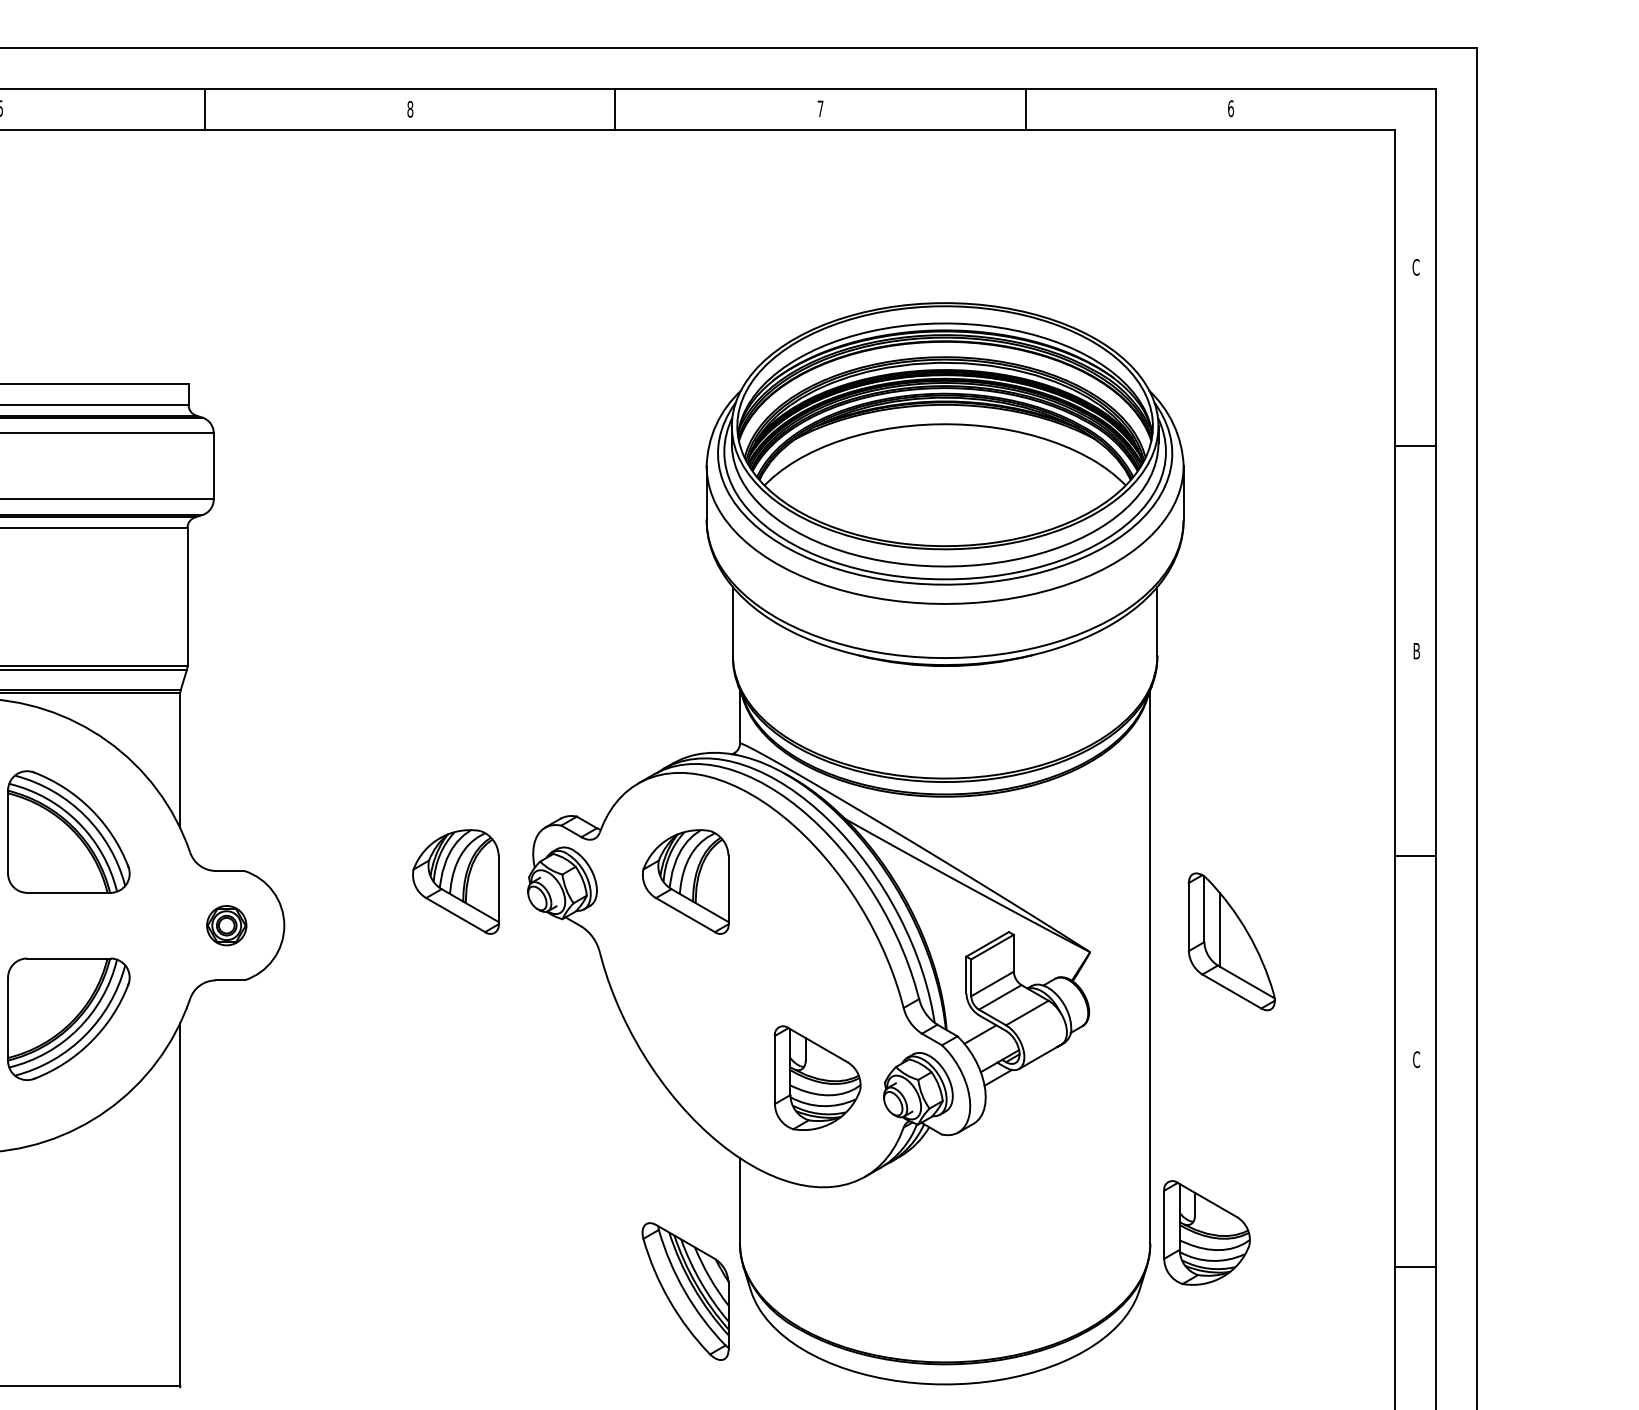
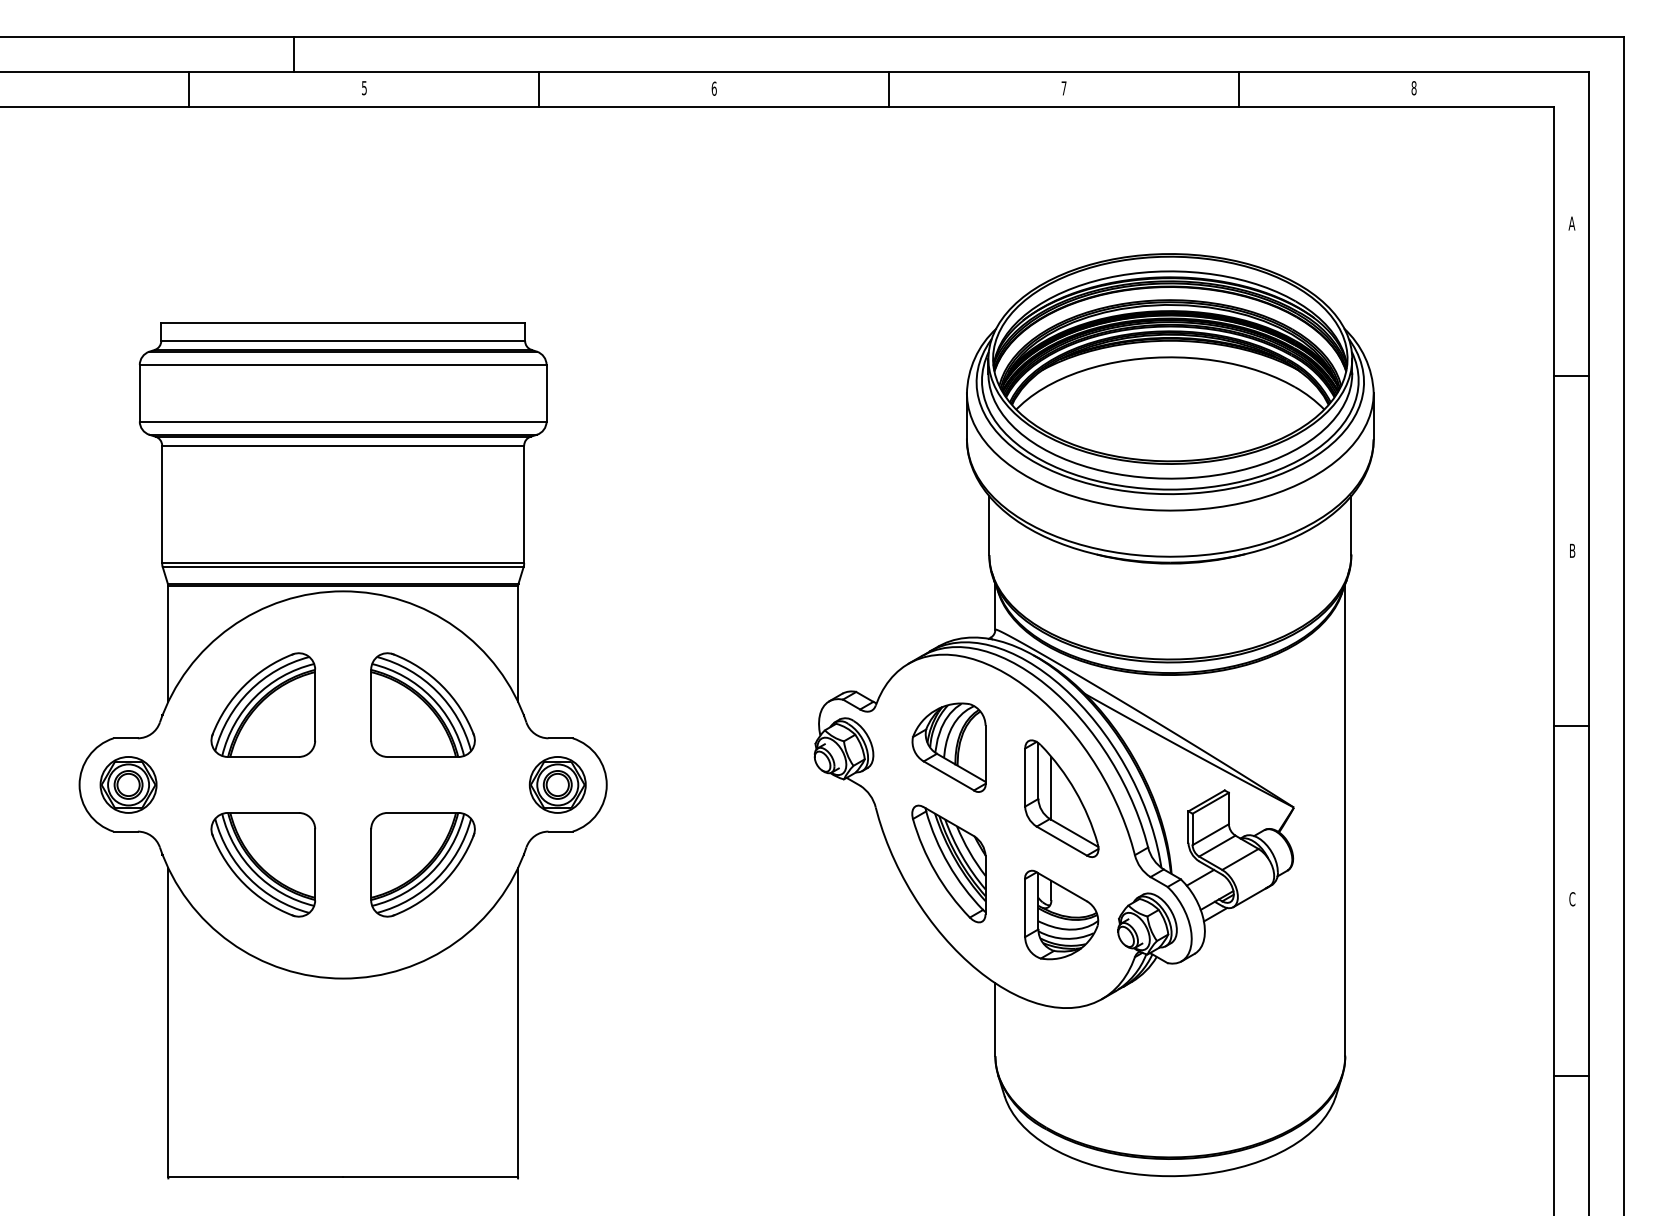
text: (409, 109) -> (713, 88), 8 -> 6
text: (1230, 109) -> (1413, 88), 6 -> 8
text: (1415, 267) -> (1571, 223), C -> A
part: (455, 881) -> (752, 747), removed
part: (226, 925) -> (557, 784), size x1.67
part: (1231, 941) -> (1061, 798), moved
part: (1206, 1232) -> (1393, 1046), removed
part: (685, 1290) -> (948, 863), moved

